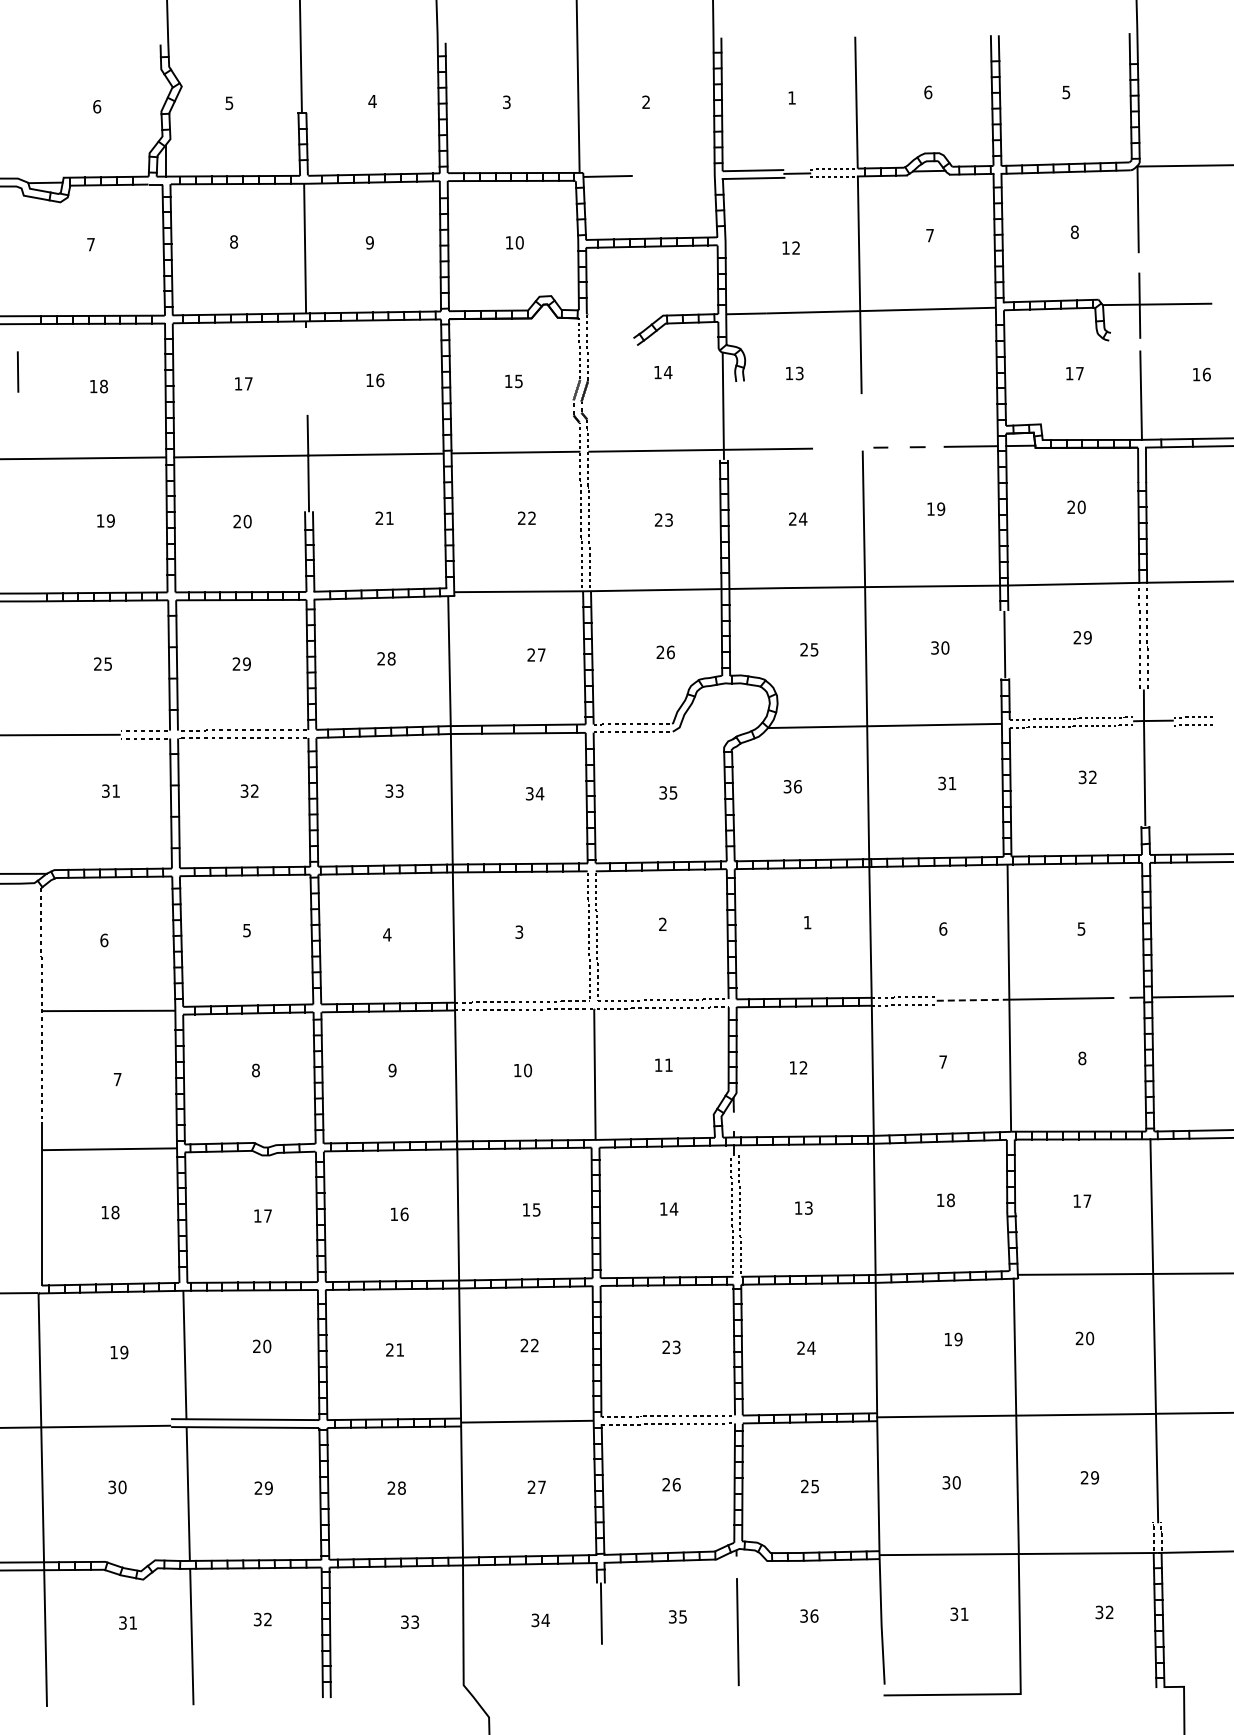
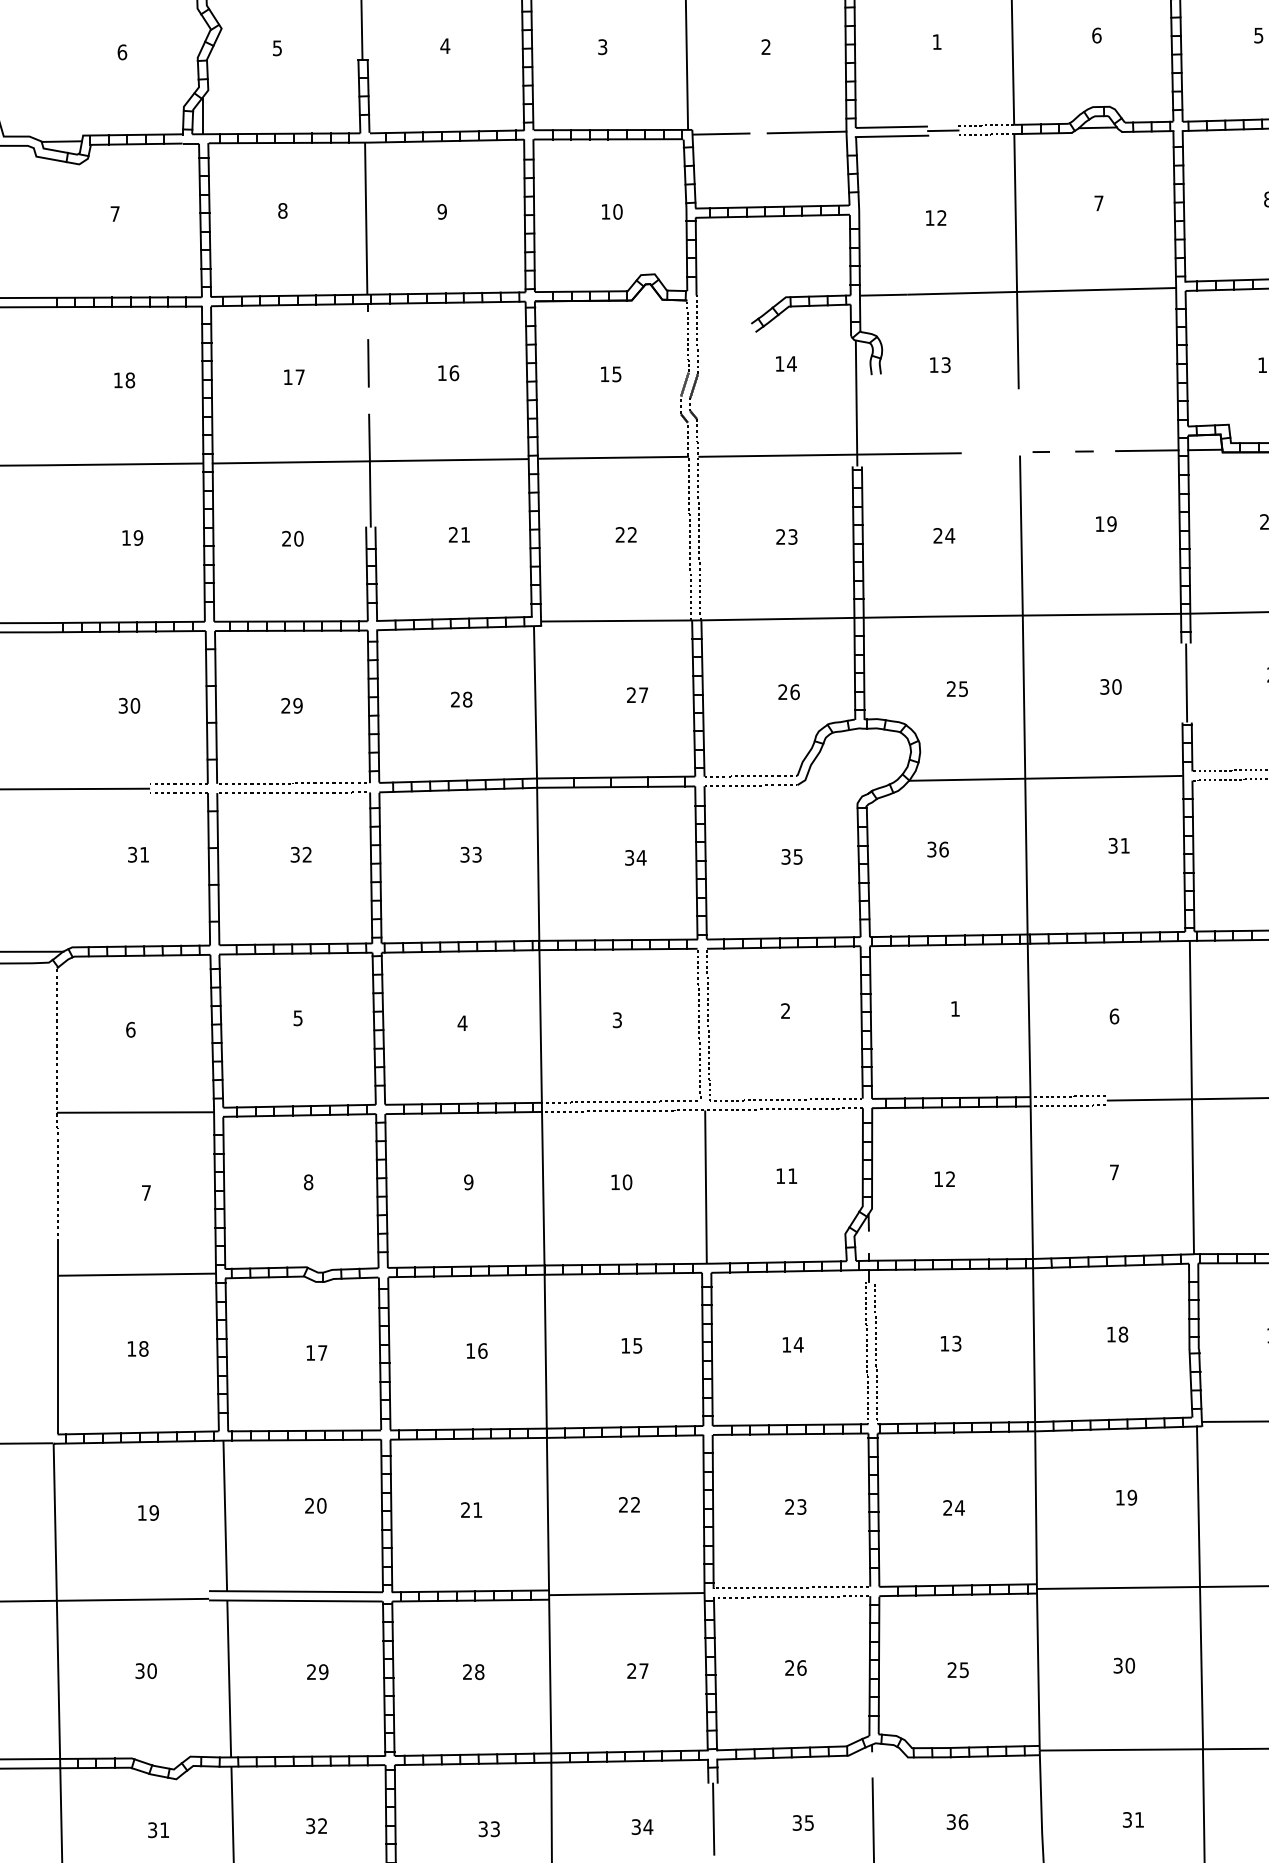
line: (680, 174) -> (806, 131), added
line: (17, 371) -> (367, 362), moved
text: (103, 663) -> (129, 705), 25 -> 30
line: (973, 1000) -> (1149, 1100), dashed -> solid

